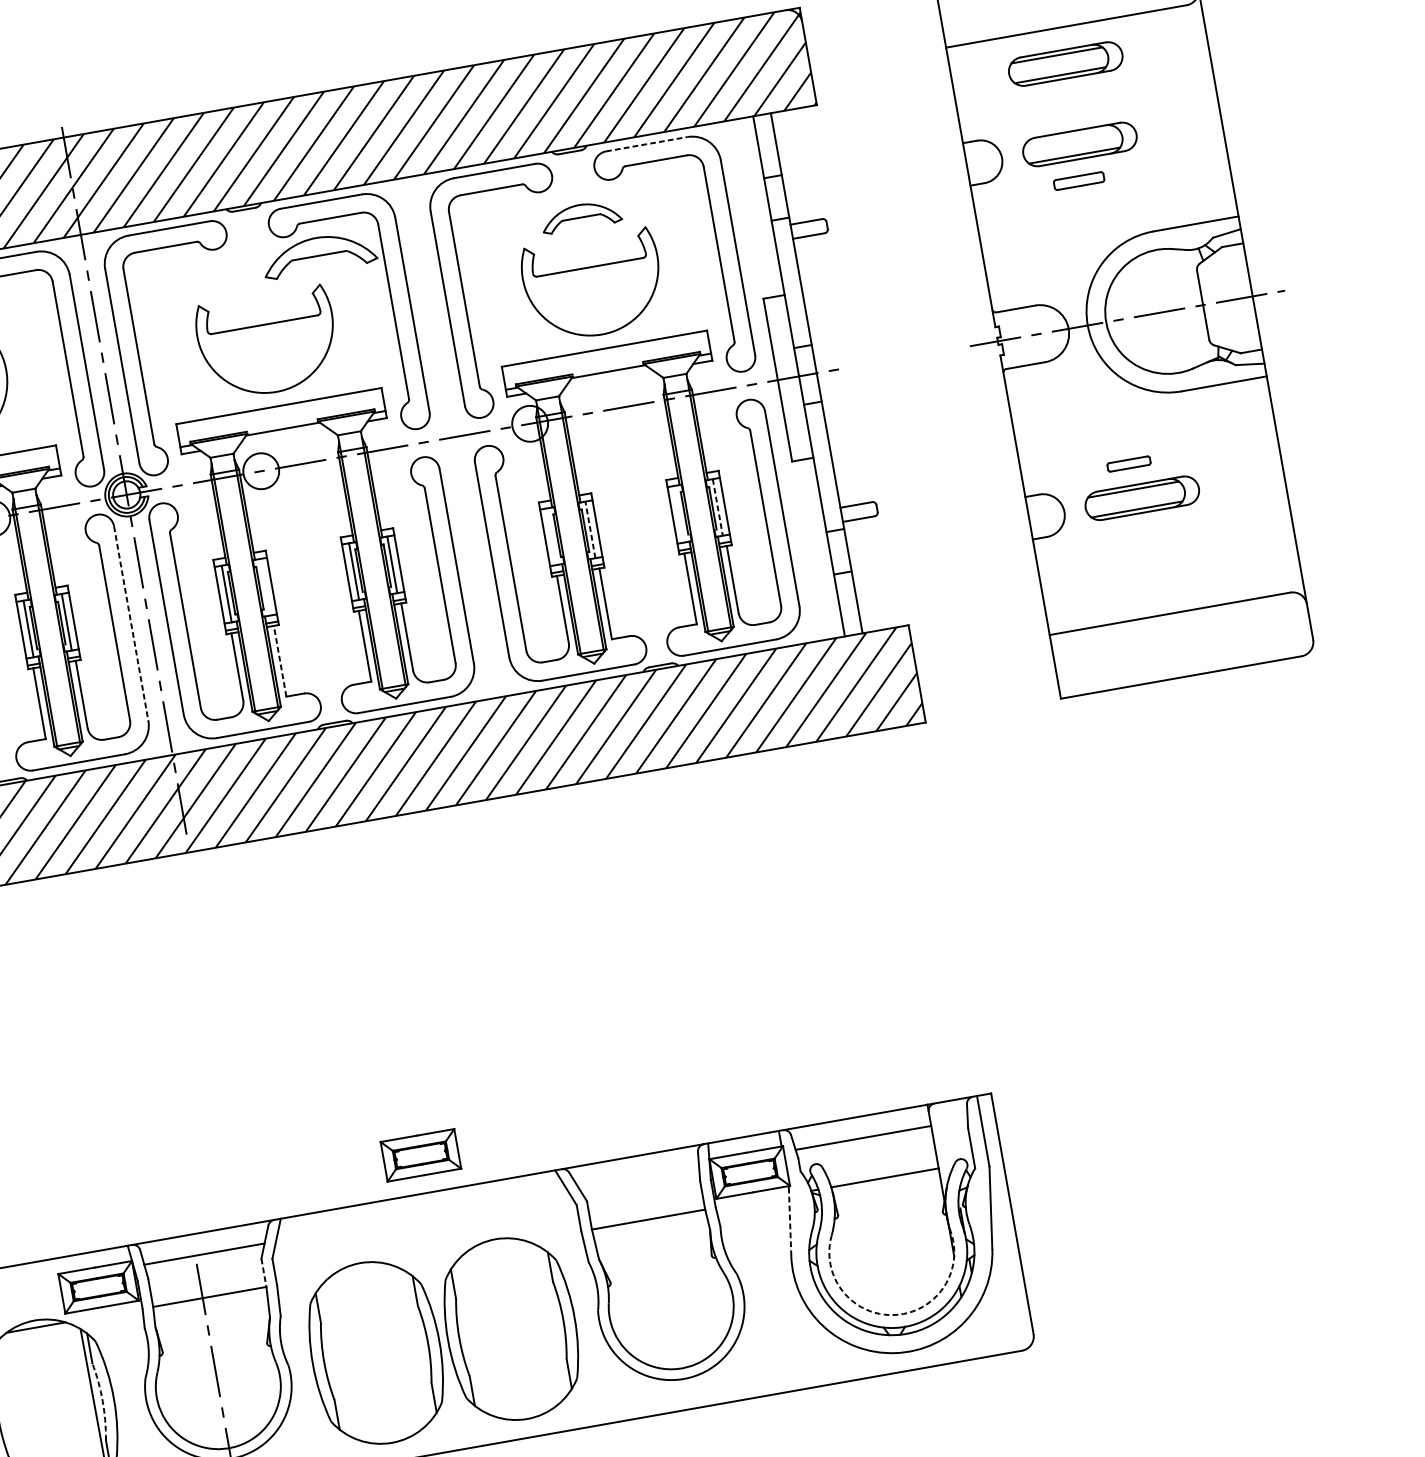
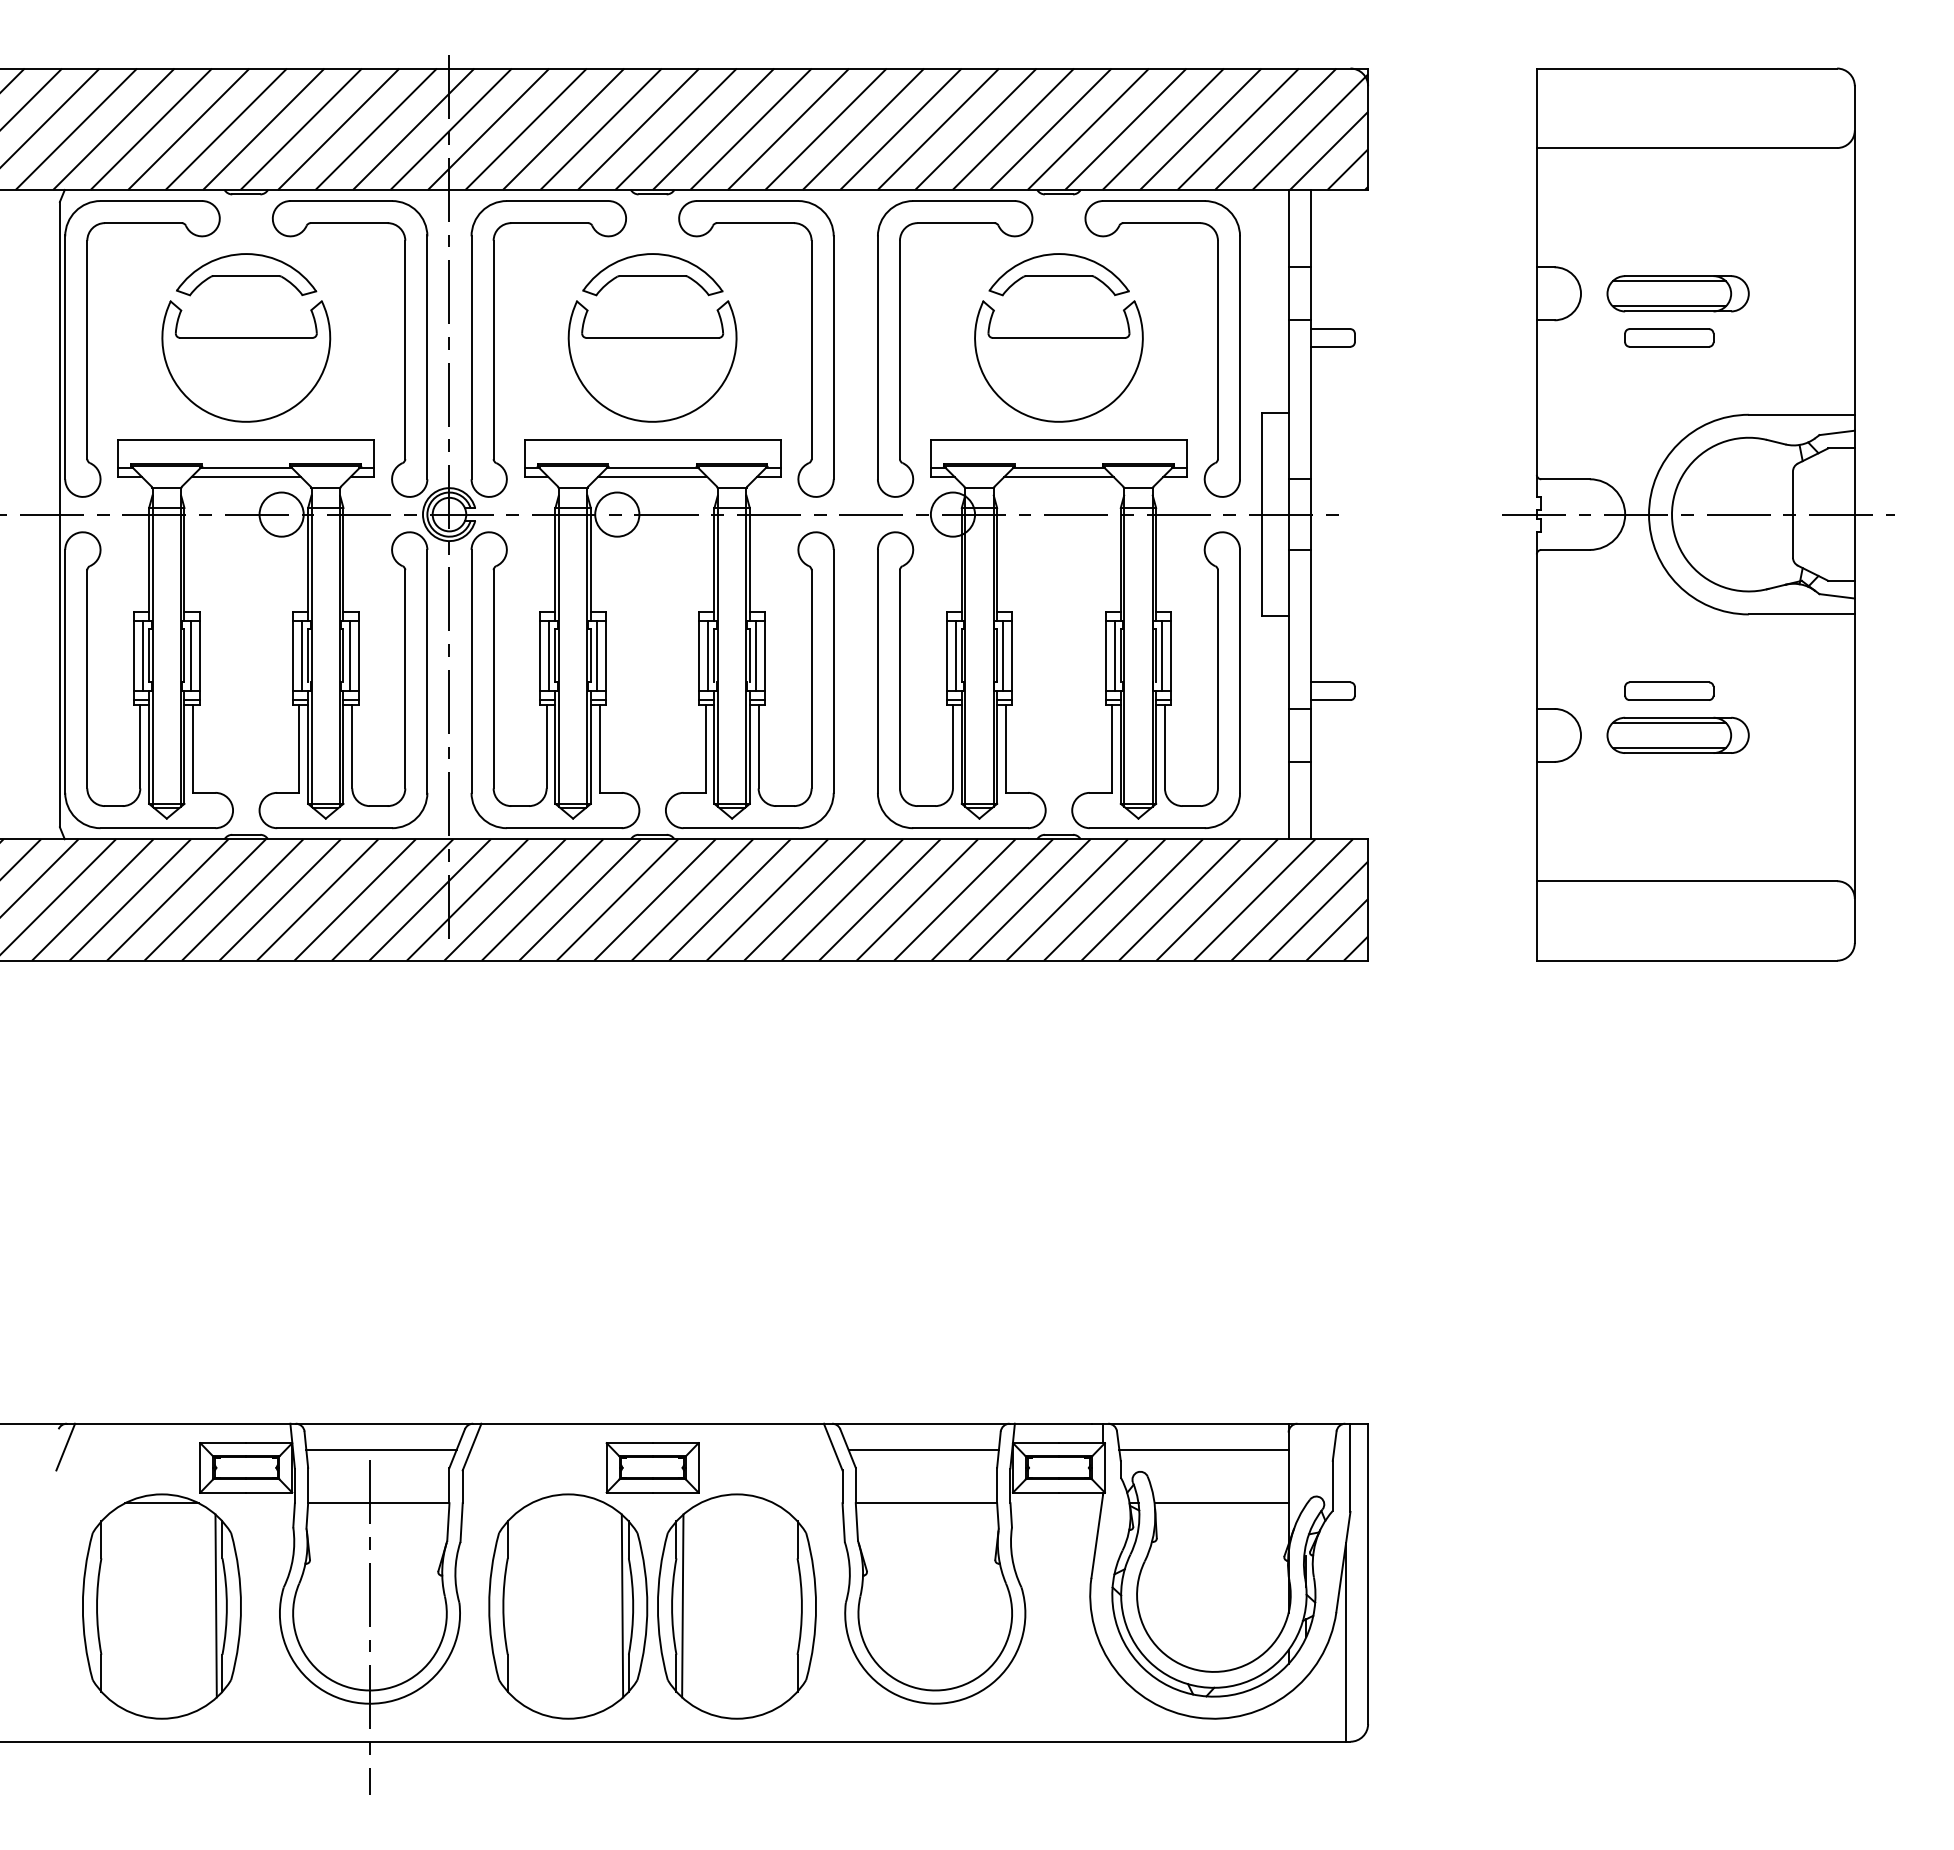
part: (1065, 63) -> (1677, 192), removed
line: (1071, 135) -> (1669, 281), added
line: (646, 144) -> (1153, 201), dashed -> solid
part: (1079, 180) -> (1669, 337), size x1.43
part: (580, 216) -> (1058, 274), size x1.43
part: (318, 254) -> (652, 274), moved
line: (609, 379) -> (1058, 477), added
line: (284, 436) -> (652, 477), added
part: (1129, 463) -> (1669, 690), size x1.67
line: (718, 507) -> (1162, 656), dashed -> solid
line: (679, 513) -> (1114, 655), added
line: (590, 529) -> (1003, 655), dashed -> solid
line: (552, 536) -> (955, 655), added
line: (264, 587) -> (596, 655), added
line: (131, 623) -> (427, 671), dashed -> solid
line: (280, 661) -> (599, 748), dashed -> solid
part: (420, 1155) -> (652, 1467), moved
line: (638, 1177) -> (923, 1450), added
line: (790, 1221) -> (1097, 1535), dashed -> solid
line: (1004, 1271) -> (1346, 1642), added
line: (263, 1272) -> (449, 1485), dashed -> solid
arc: (894, 1315) -> (1203, 1671), dashed -> solid
line: (467, 1335) -> (682, 1605), added
line: (419, 1344) -> (622, 1605), added
arc: (102, 1401) -> (226, 1606), dashed -> solid

